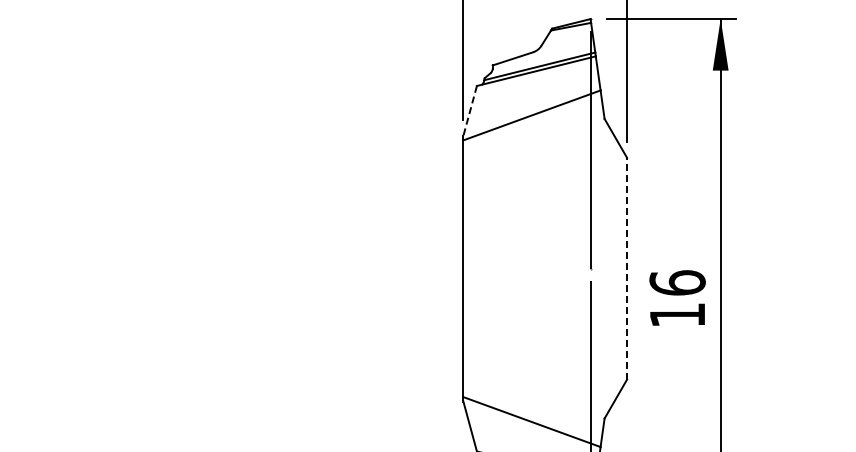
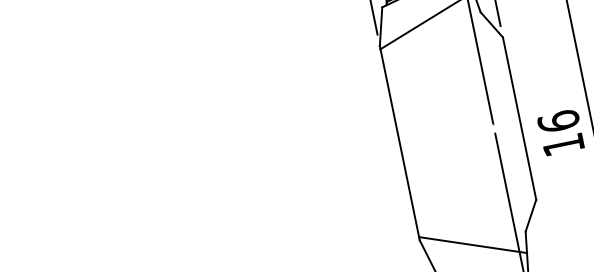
line: (470, 110) -> (381, 26), dashed -> solid
line: (627, 268) -> (519, 118), dashed -> solid

